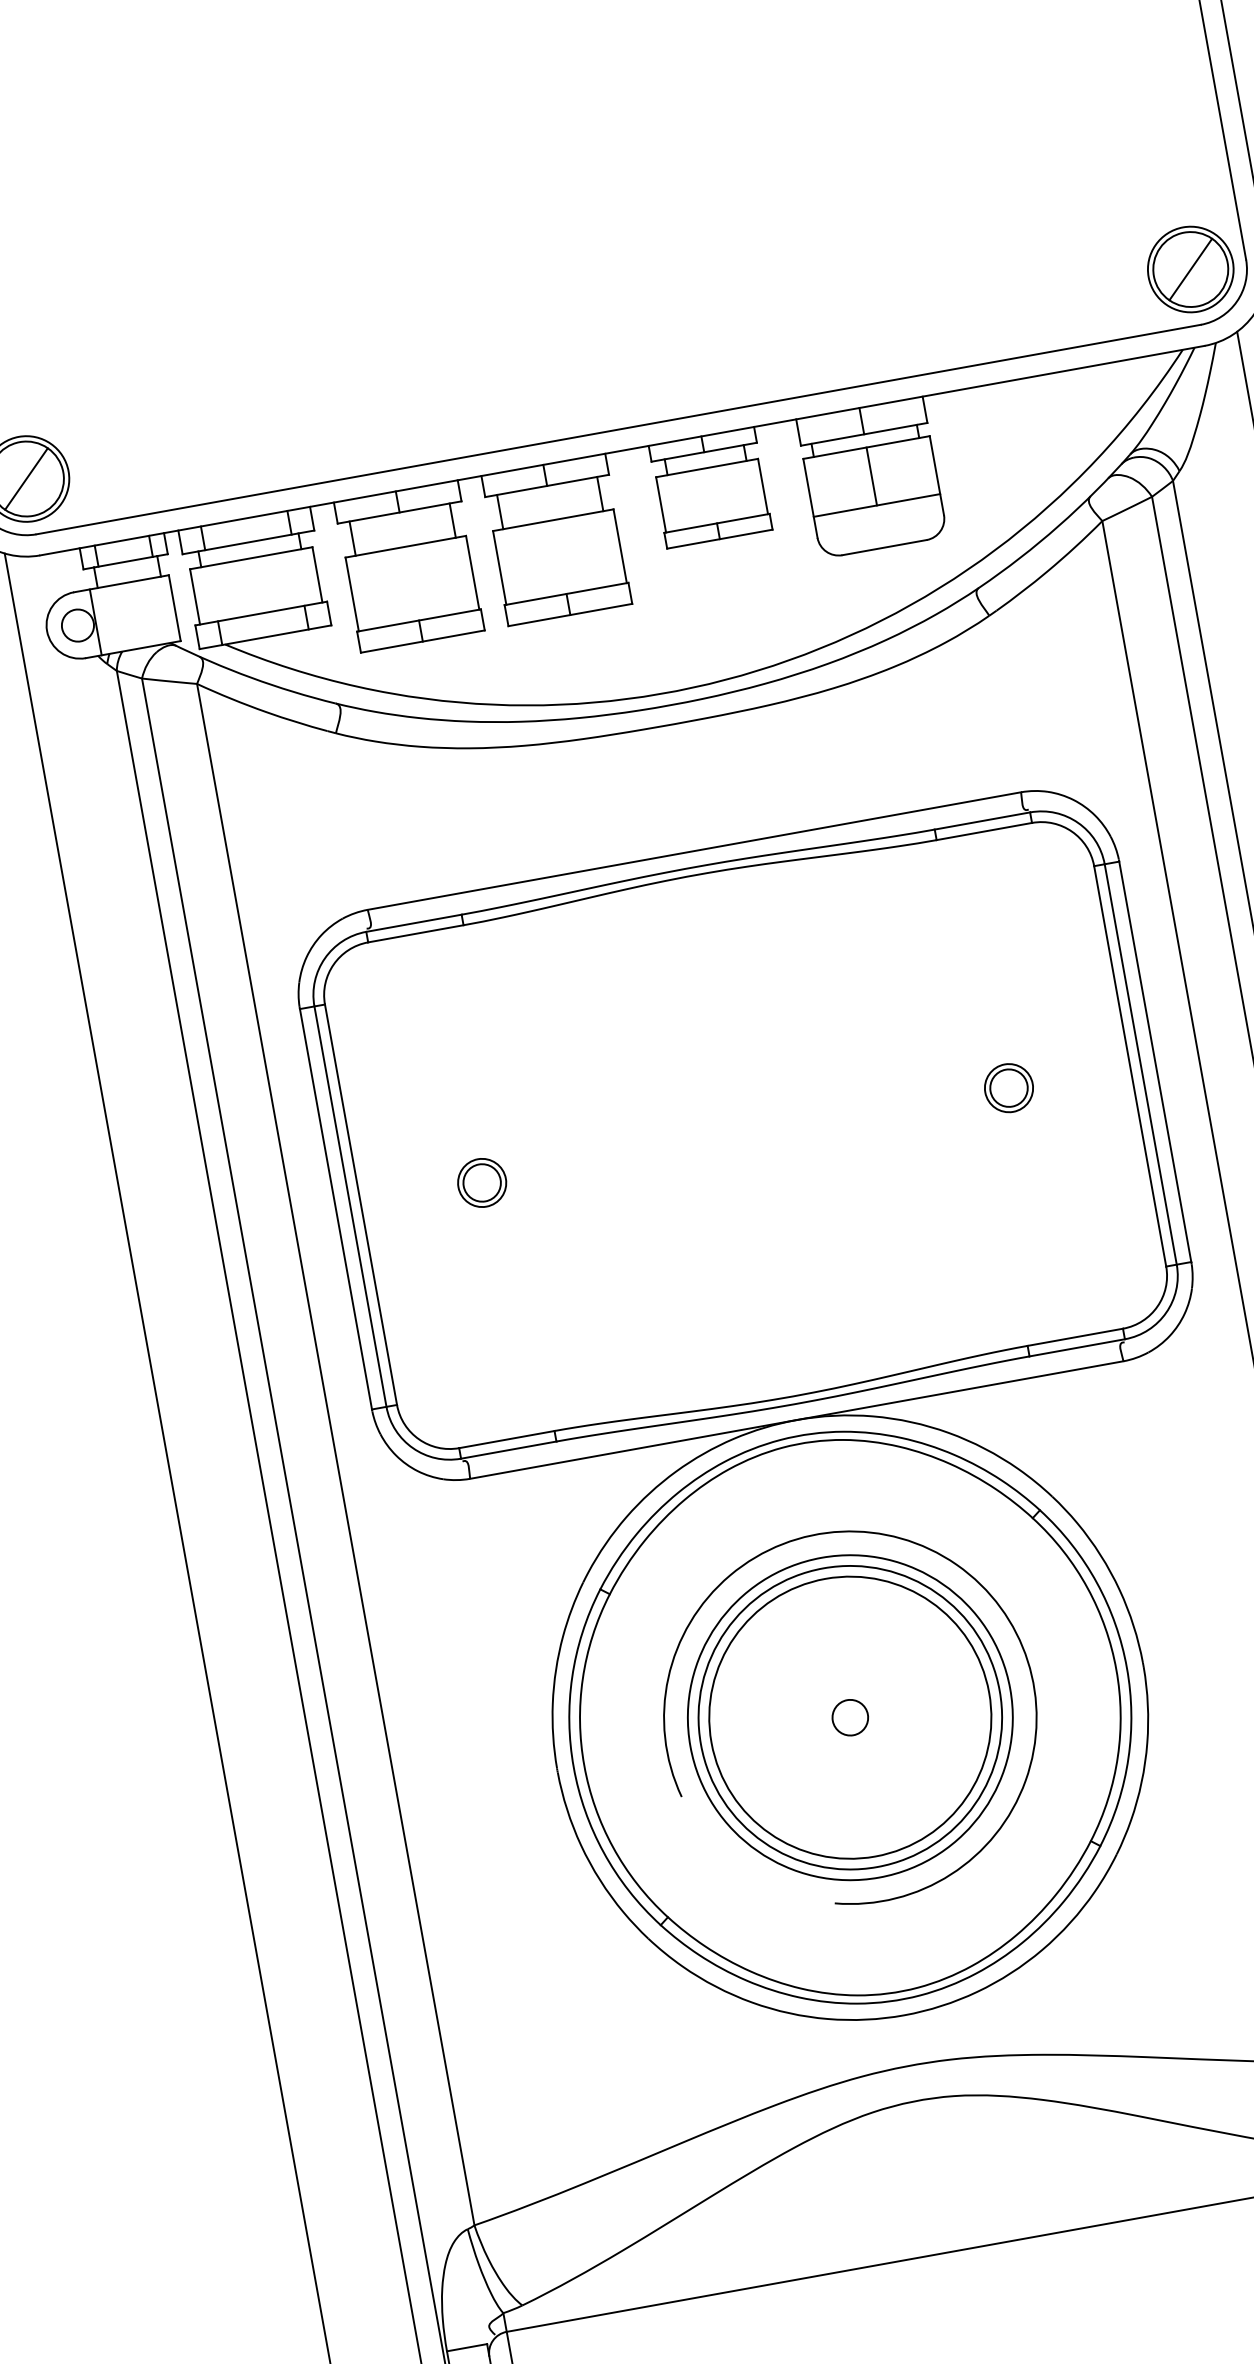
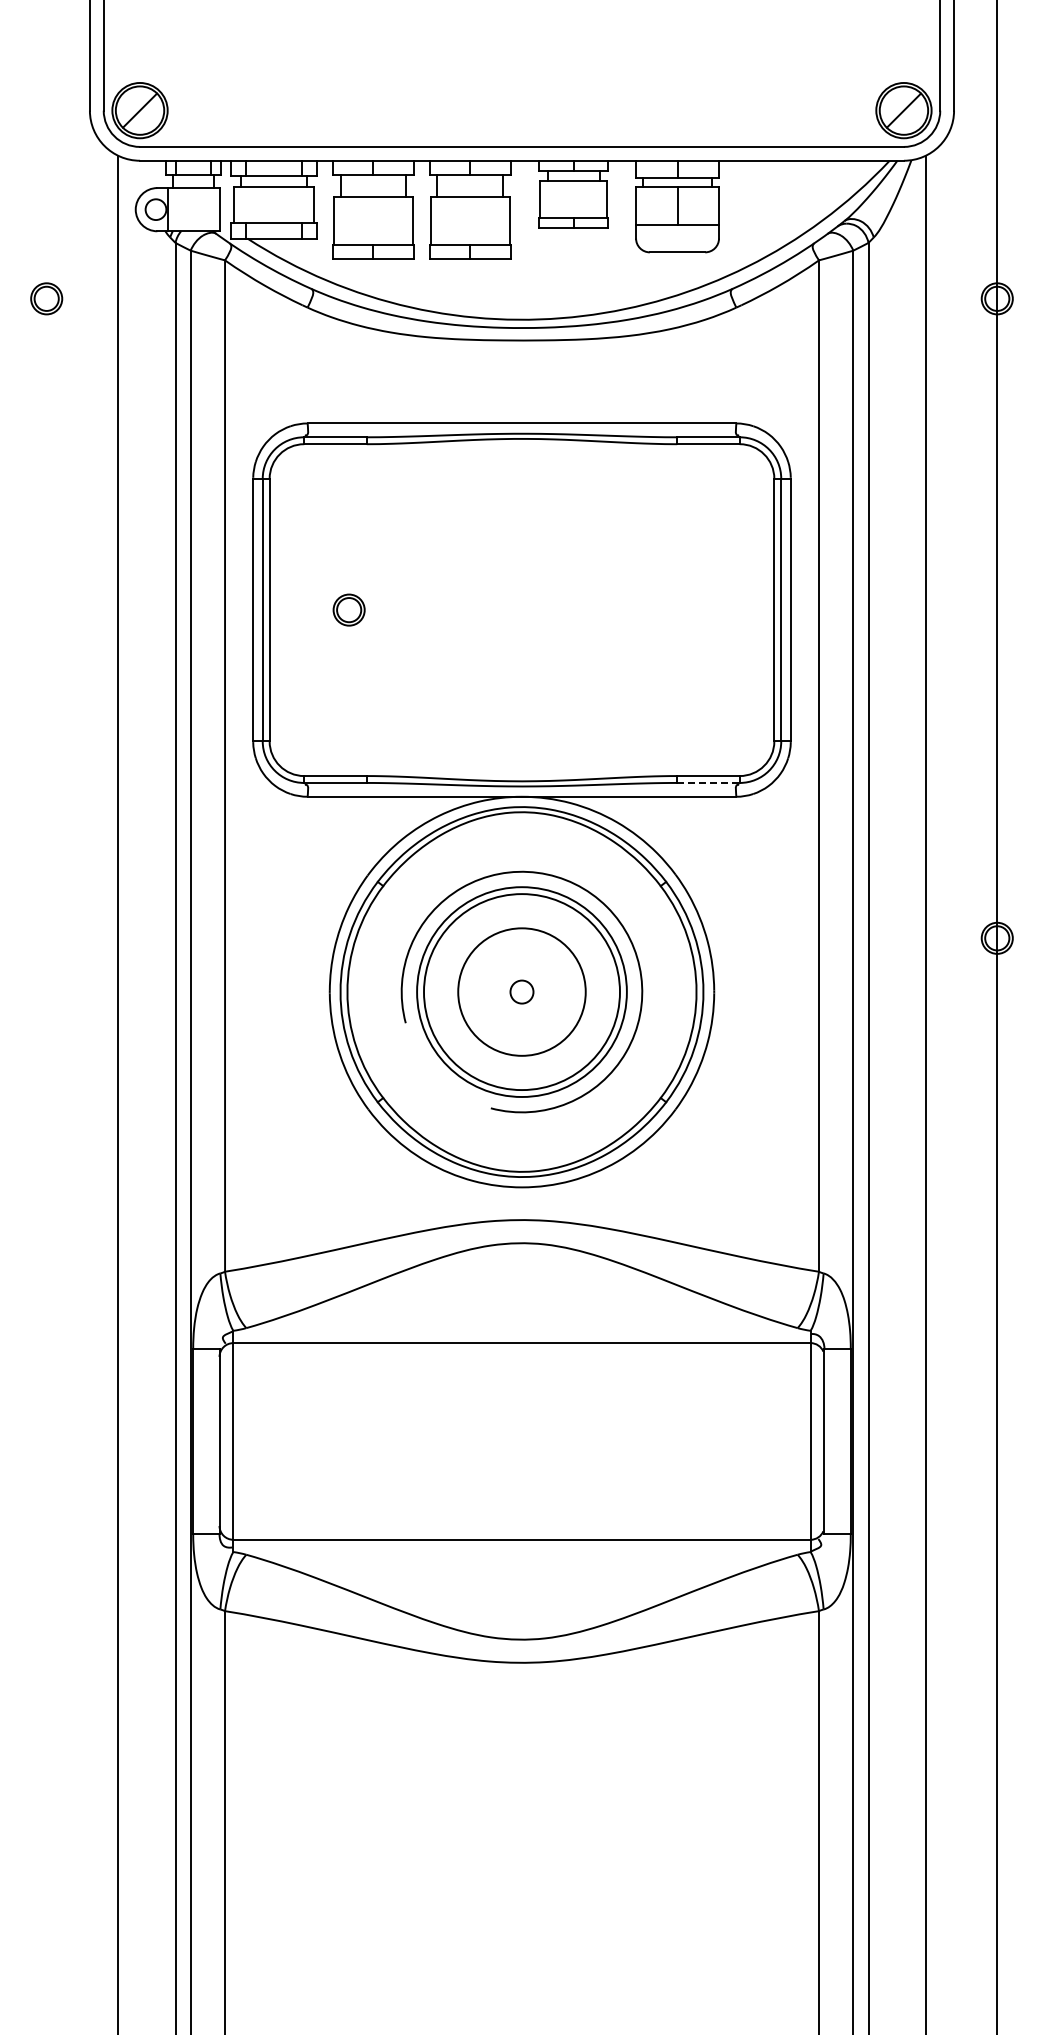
part: (1008, 1087) -> (694, 609), removed
line: (1077, 1347) -> (708, 782), solid -> dashed
circle: (849, 1718) -> (521, 992), size x0.7

